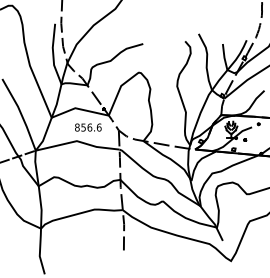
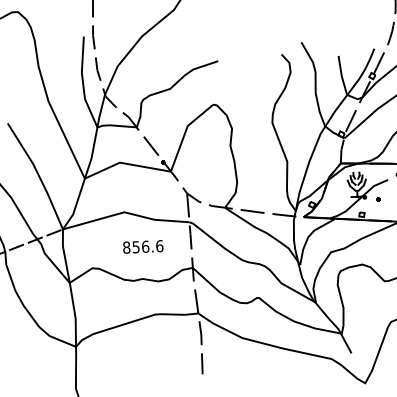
text: (88, 127) -> (143, 246), moved

